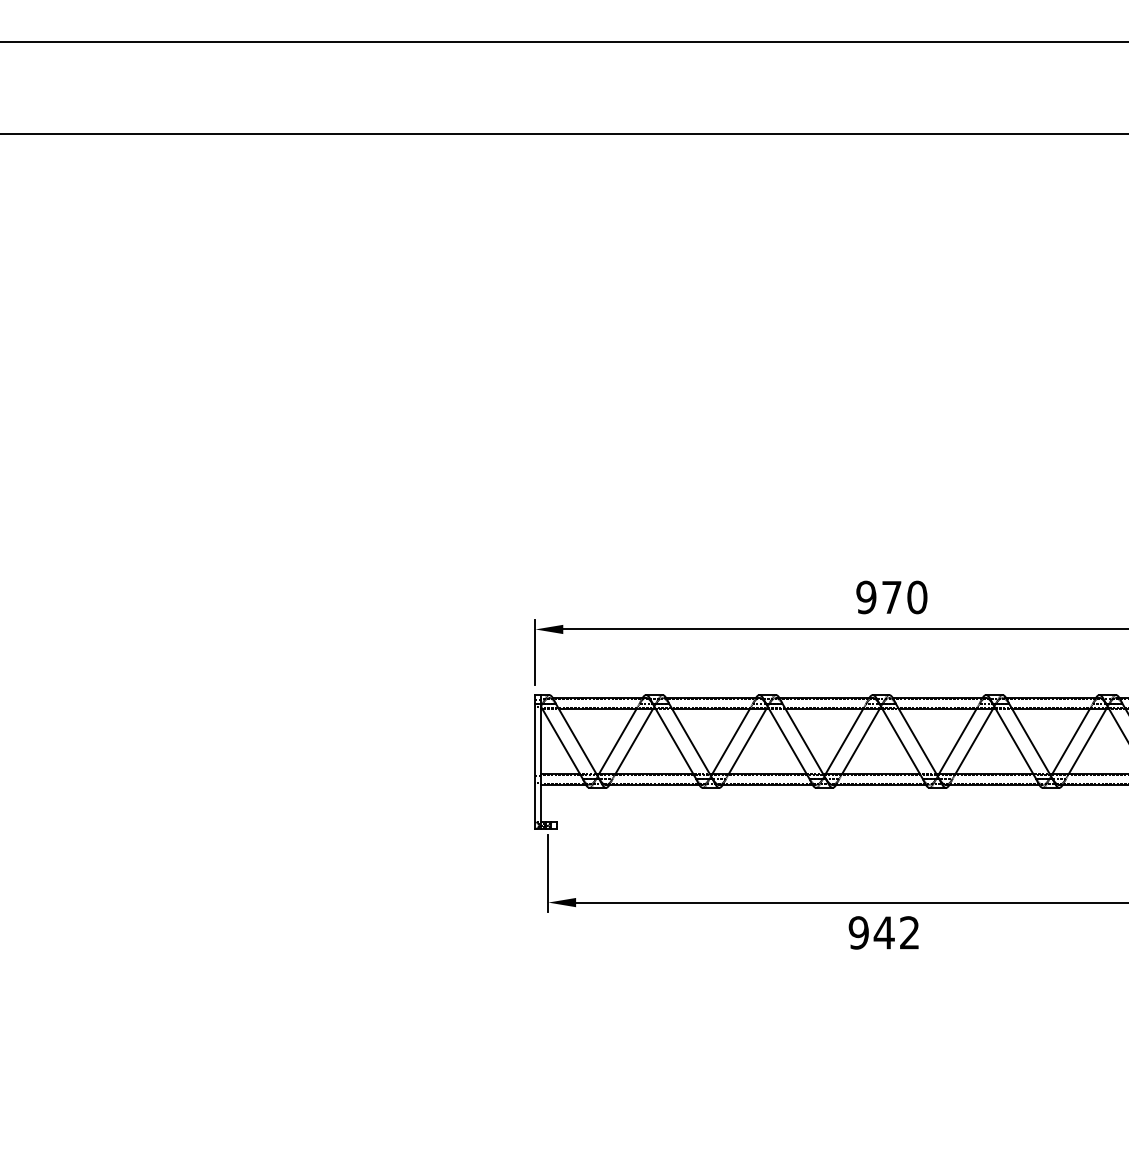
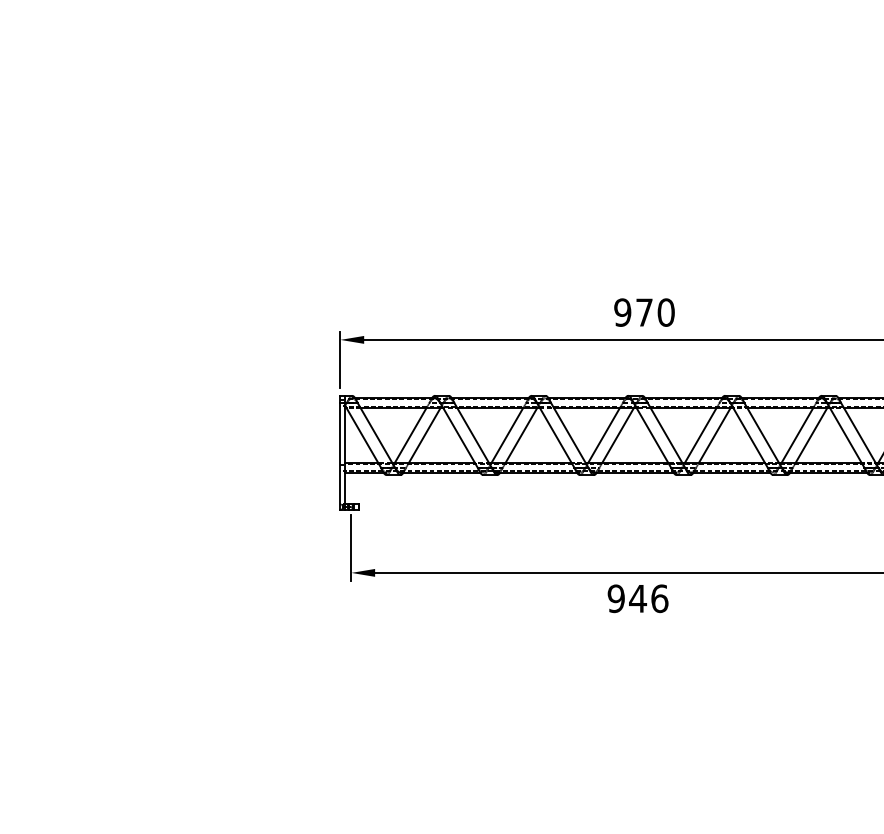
text: (909, 932) -> (659, 598), 942 -> 946

